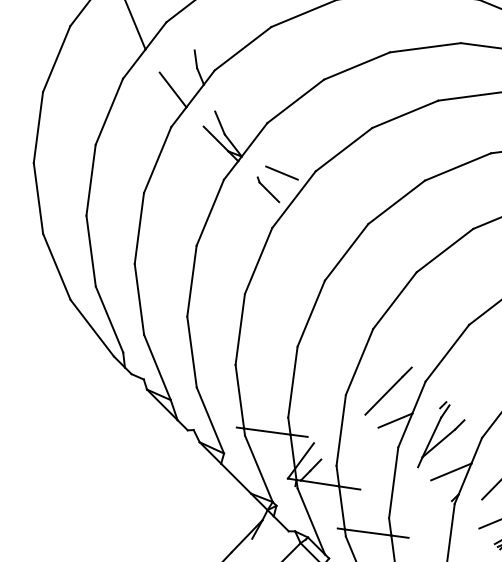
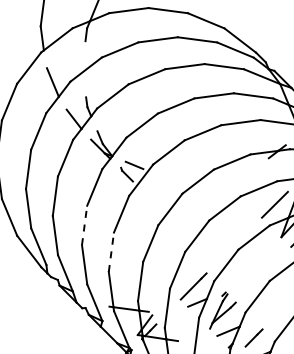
line: (191, 281) -> (84, 225), solid -> dashed
line: (240, 329) -> (111, 252), solid -> dashed

